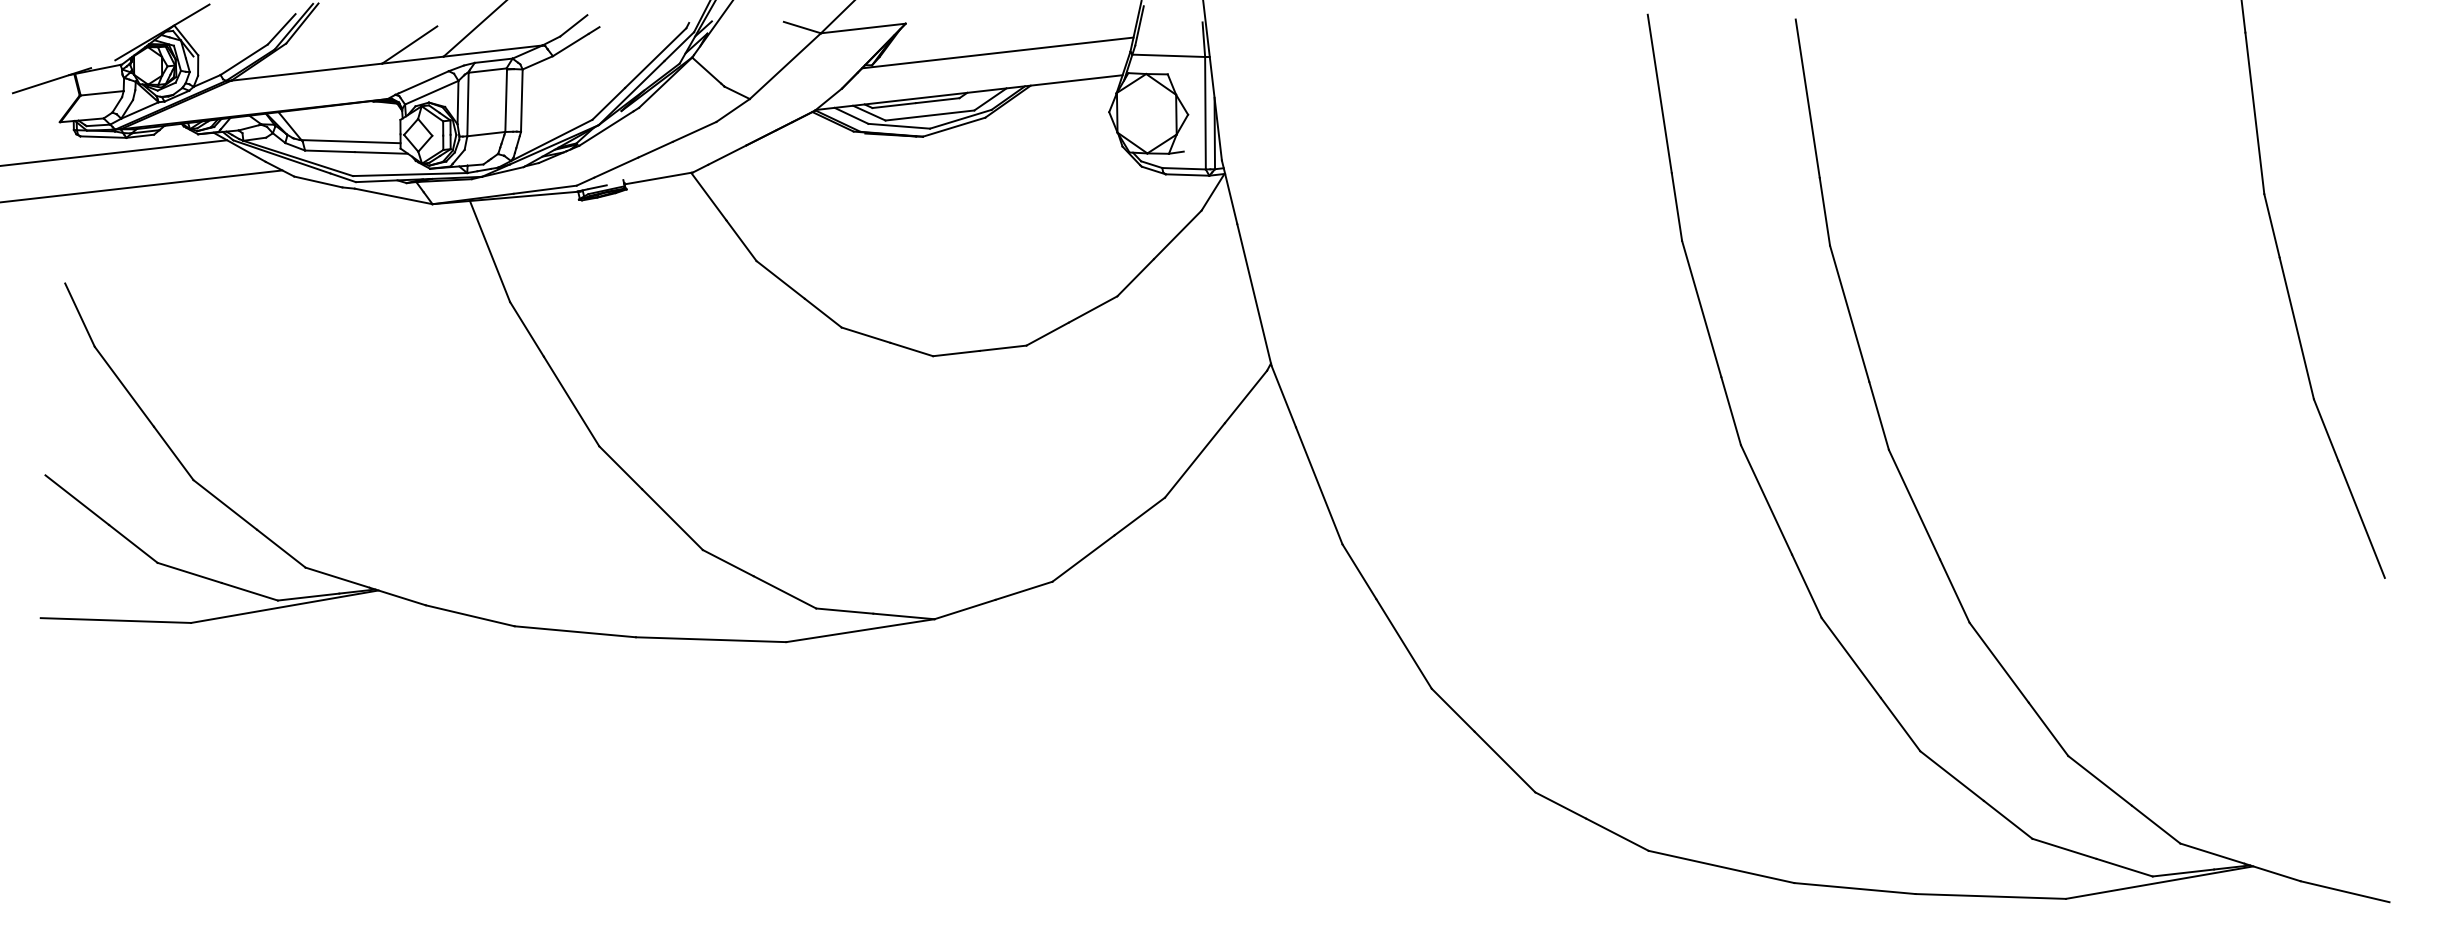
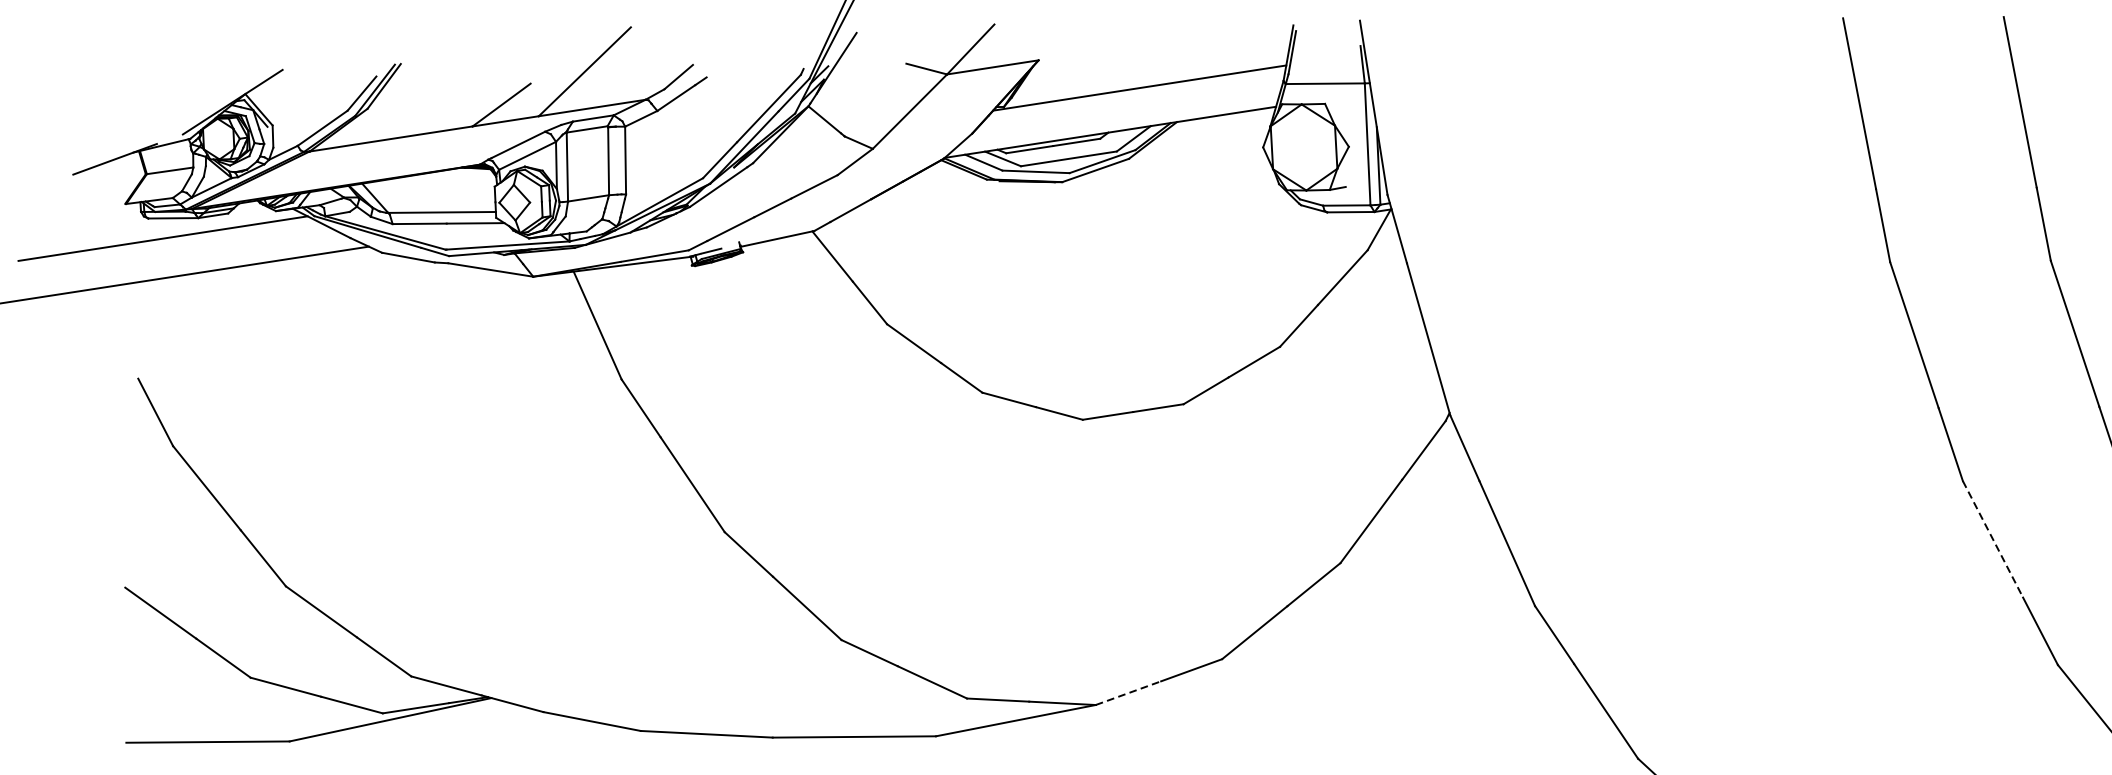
line: (1766, 500) -> (1993, 539), solid -> dashed
line: (965, 609) -> (1128, 693), solid -> dashed

